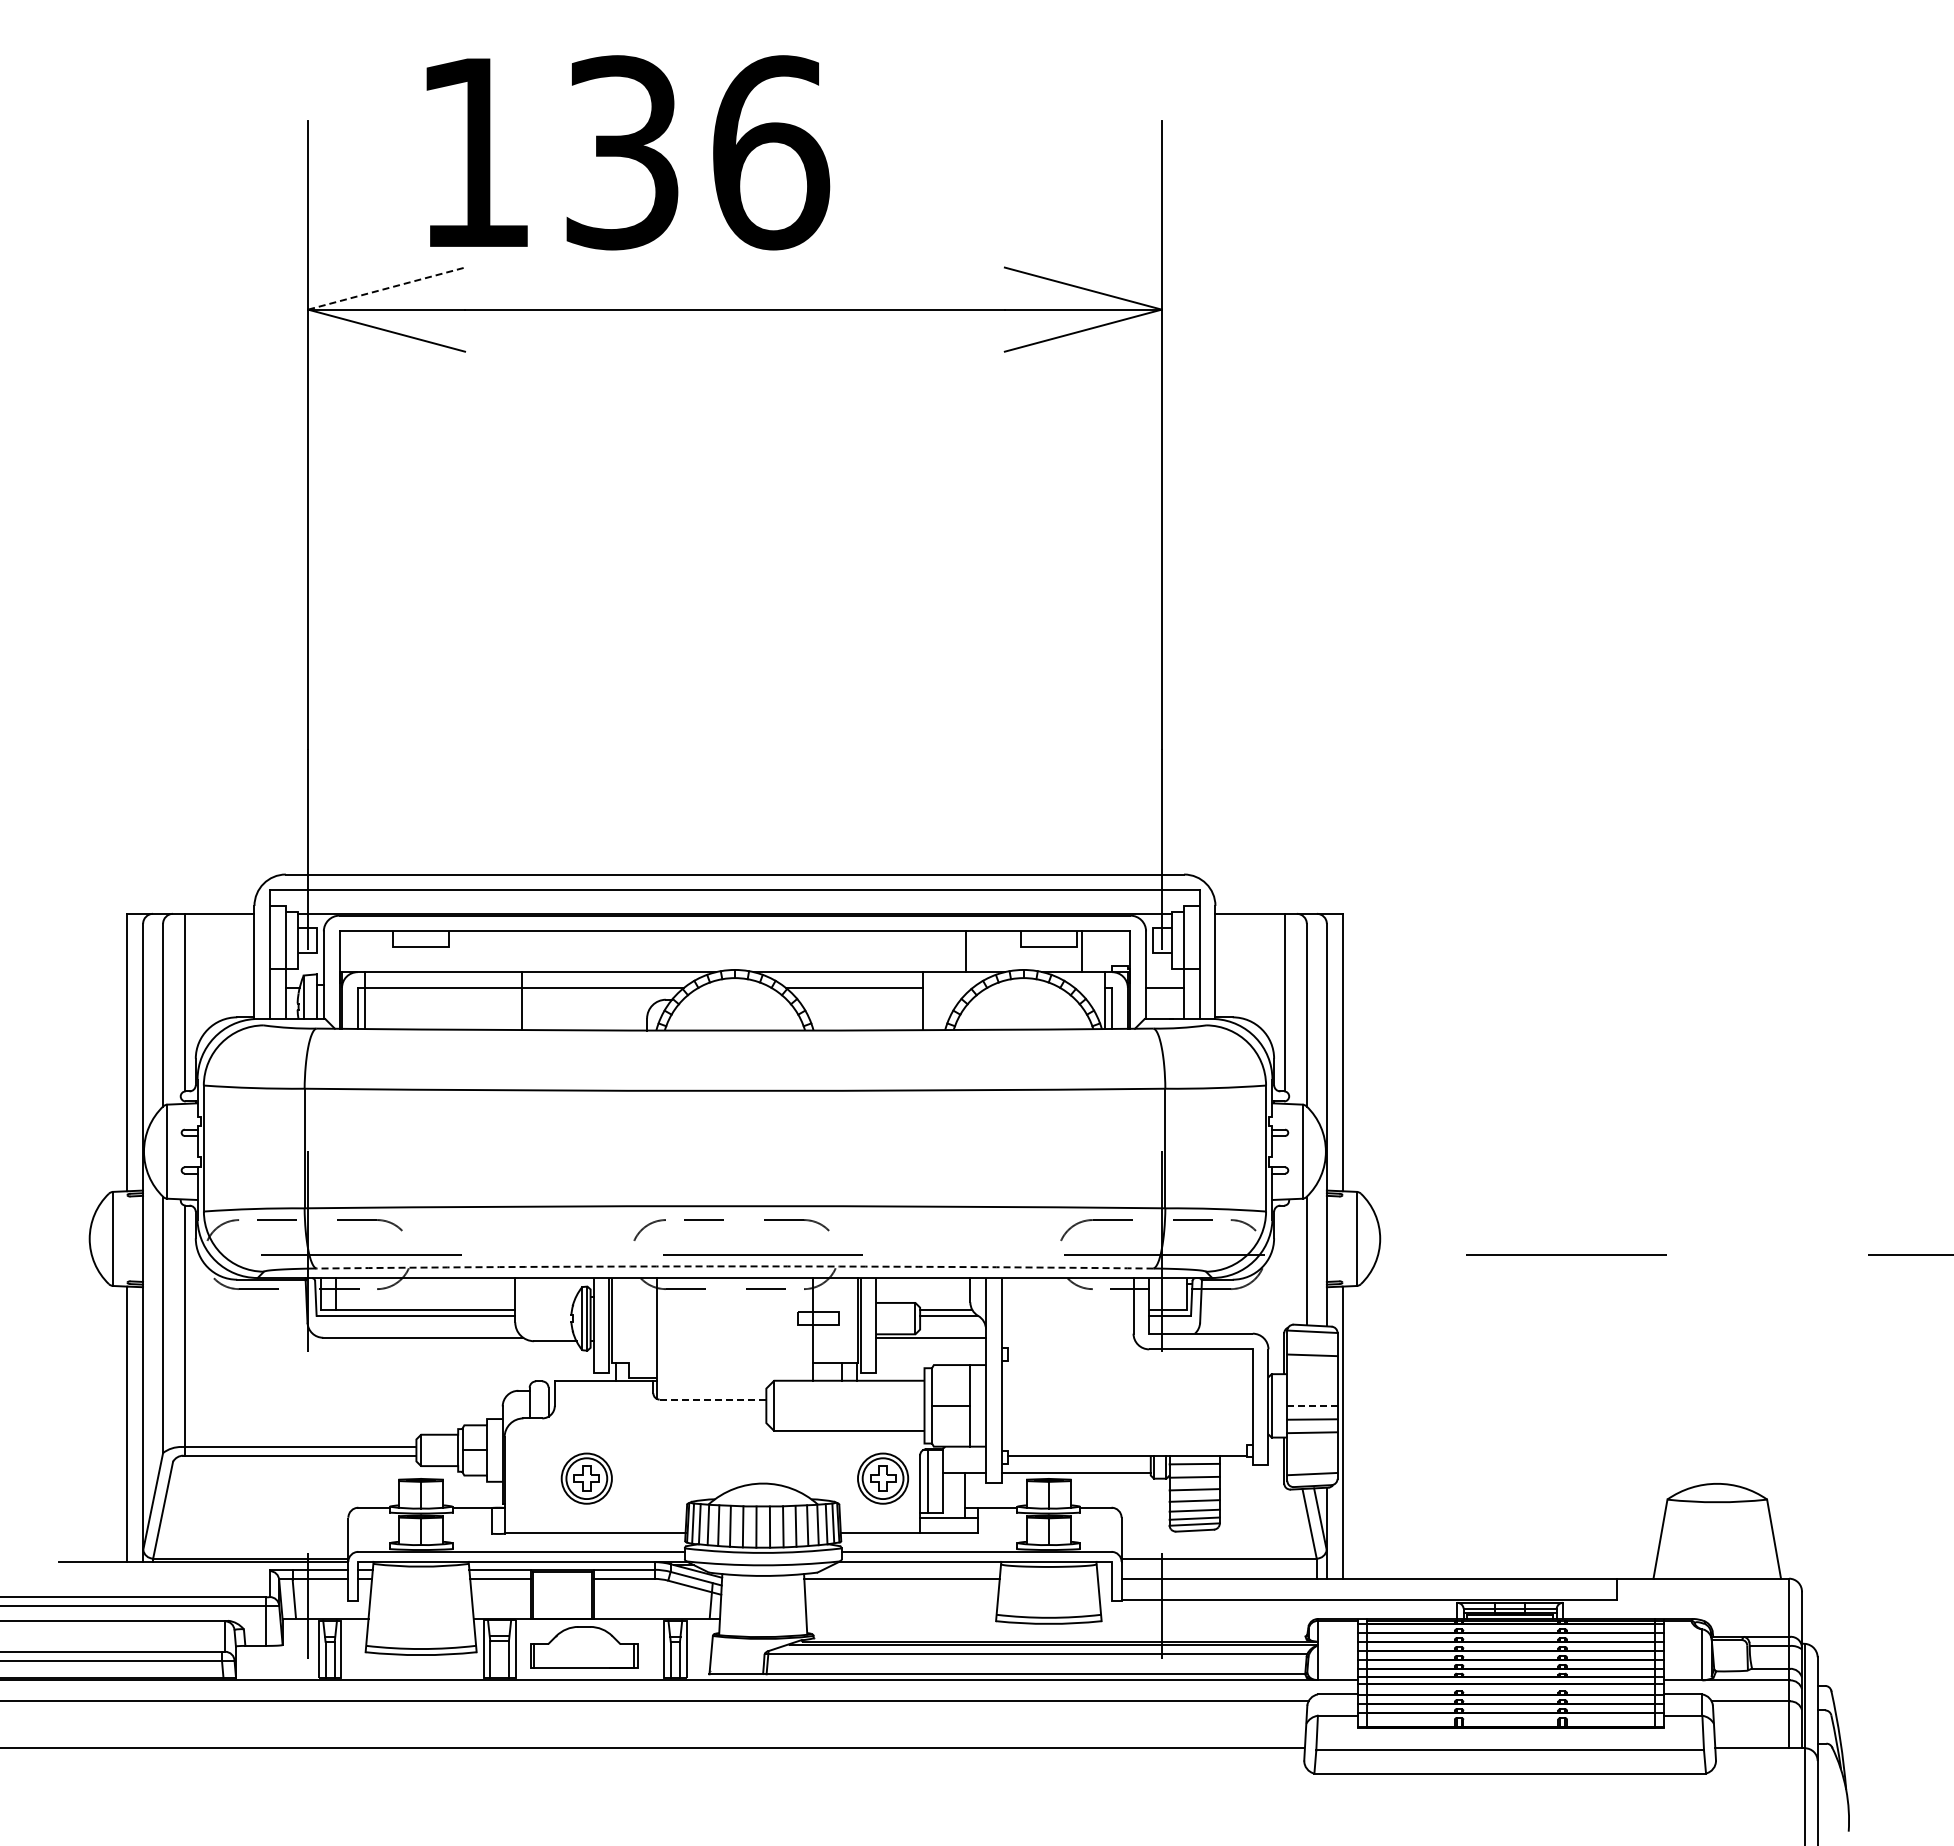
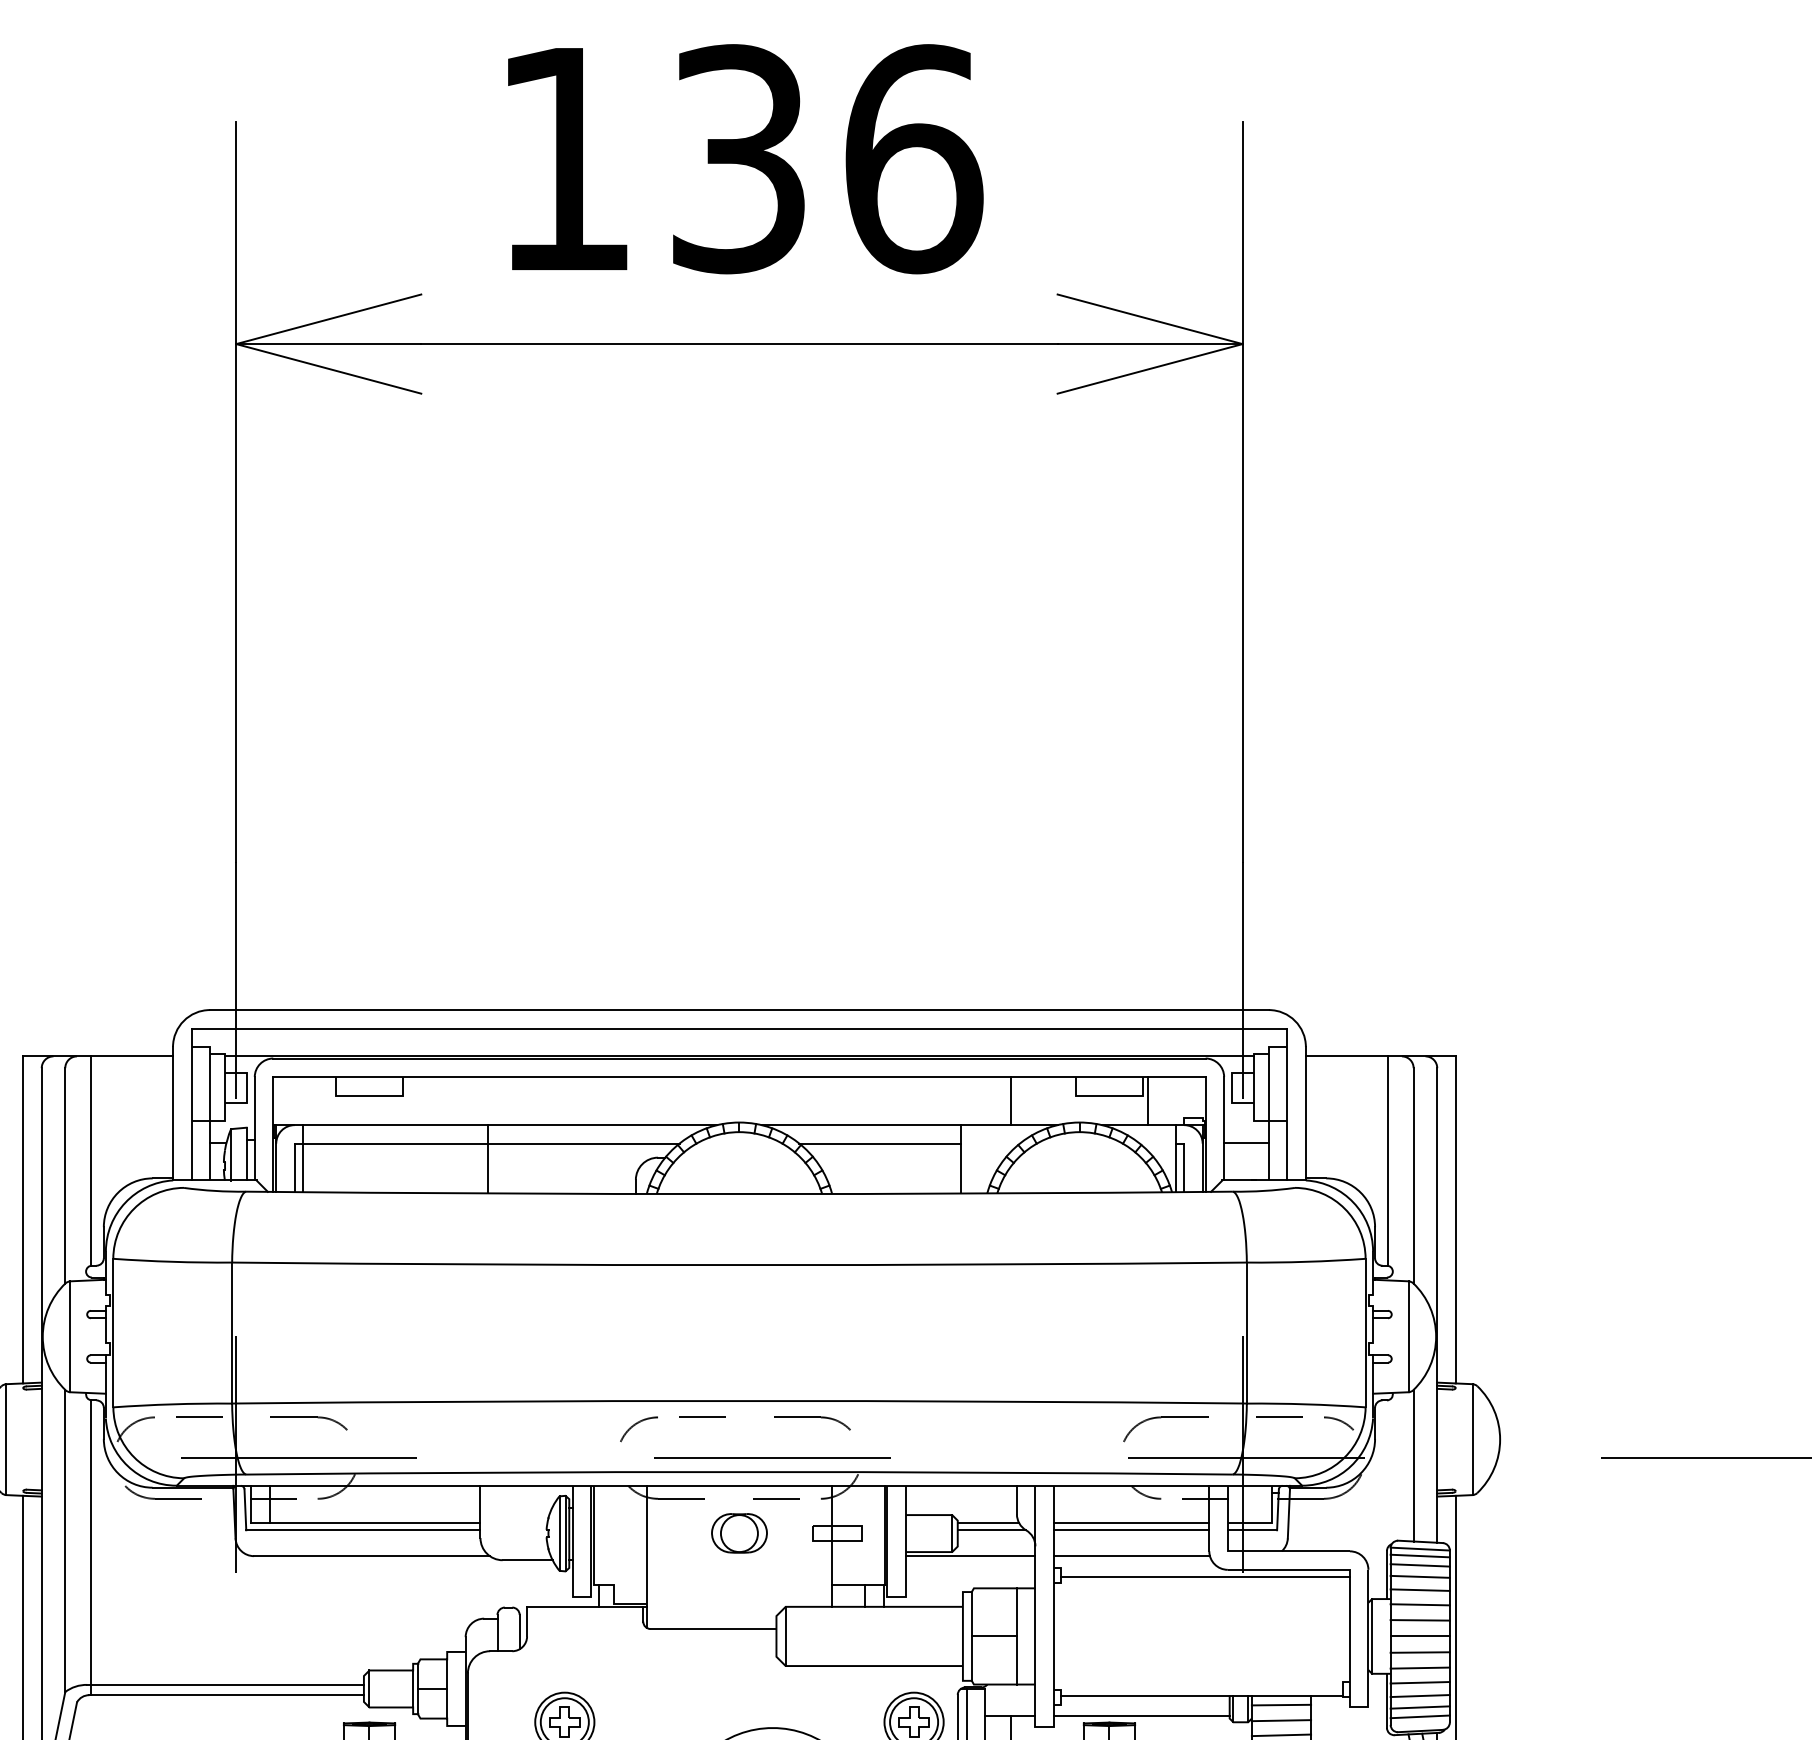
text: (628, 152) -> (745, 158), moved
line: (387, 288) -> (329, 319), dashed -> solid
arc: (734, 1266) -> (738, 1472), dashed -> solid
line: (1067, 1309) -> (1131, 1522), added
line: (1067, 1315) -> (1131, 1529), added
part: (734, 1318) -> (738, 1533), added
line: (1067, 1337) -> (1131, 1555), added
line: (1312, 1337) -> (1420, 1555), added
line: (1312, 1345) -> (1420, 1565), added
line: (1130, 1355) -> (1205, 1577), added
line: (1312, 1366) -> (1420, 1590), added
line: (1312, 1378) -> (1420, 1604), added
line: (1312, 1391) -> (1420, 1619), added
line: (712, 1399) -> (712, 1628), dashed -> solid
line: (1312, 1405) -> (1420, 1636), dashed -> solid
line: (1312, 1444) -> (1420, 1681), added
line: (1312, 1456) -> (1420, 1696), added
line: (1312, 1466) -> (1420, 1707), added

